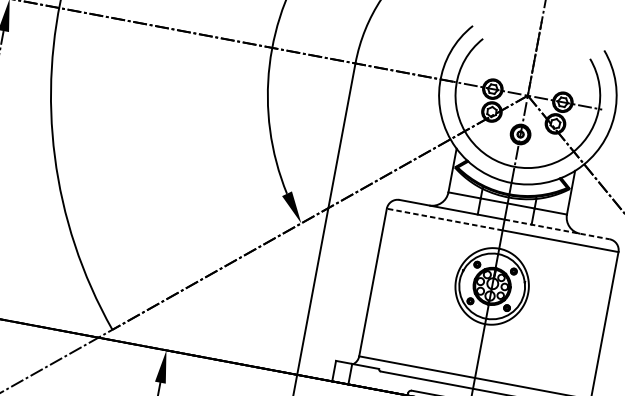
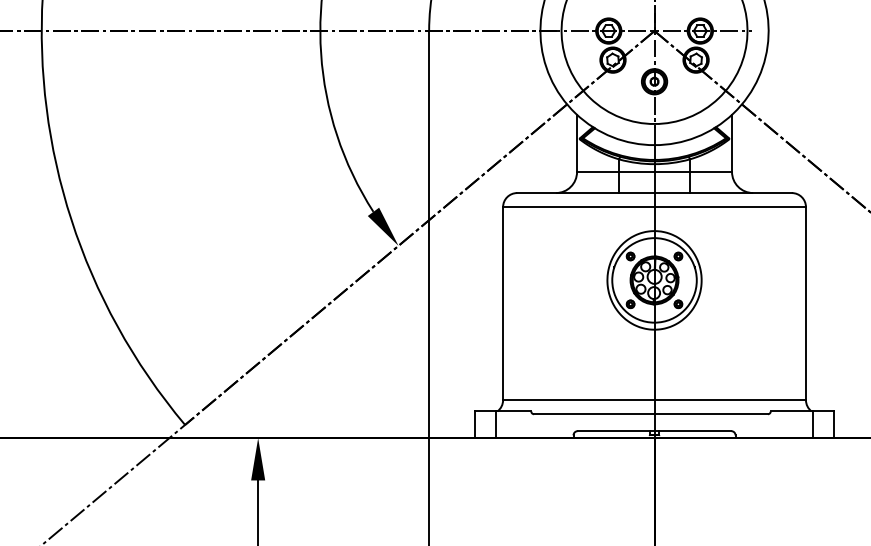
line: (444, 219) -> (578, 207), dashed -> solid
line: (557, 229) -> (723, 193), dashed -> solid

